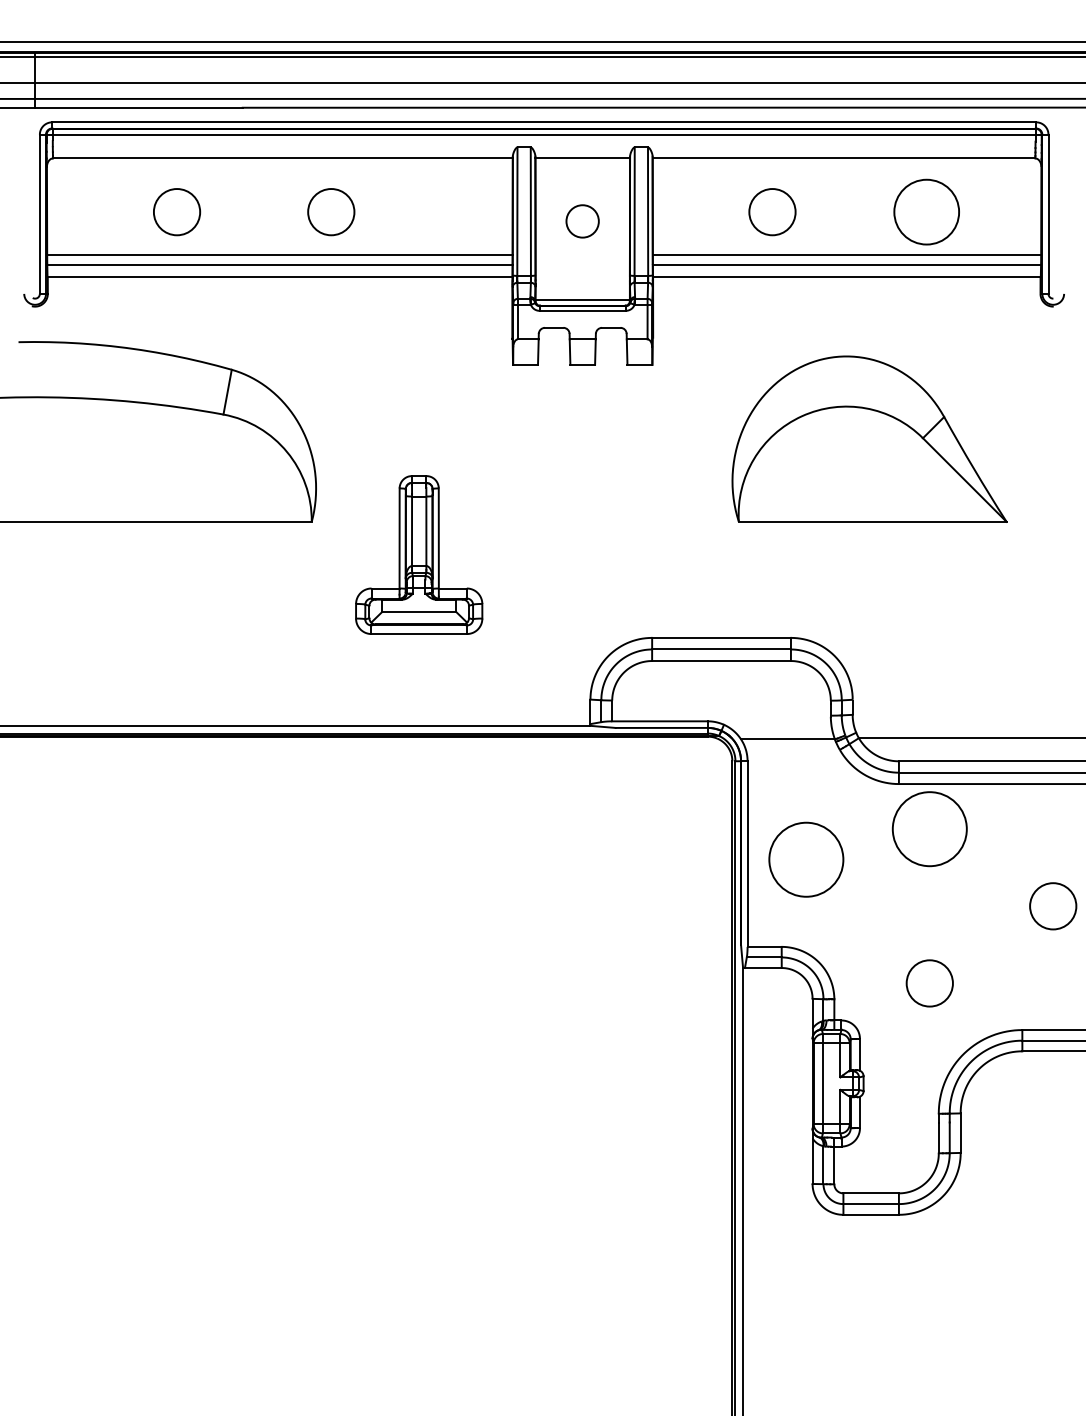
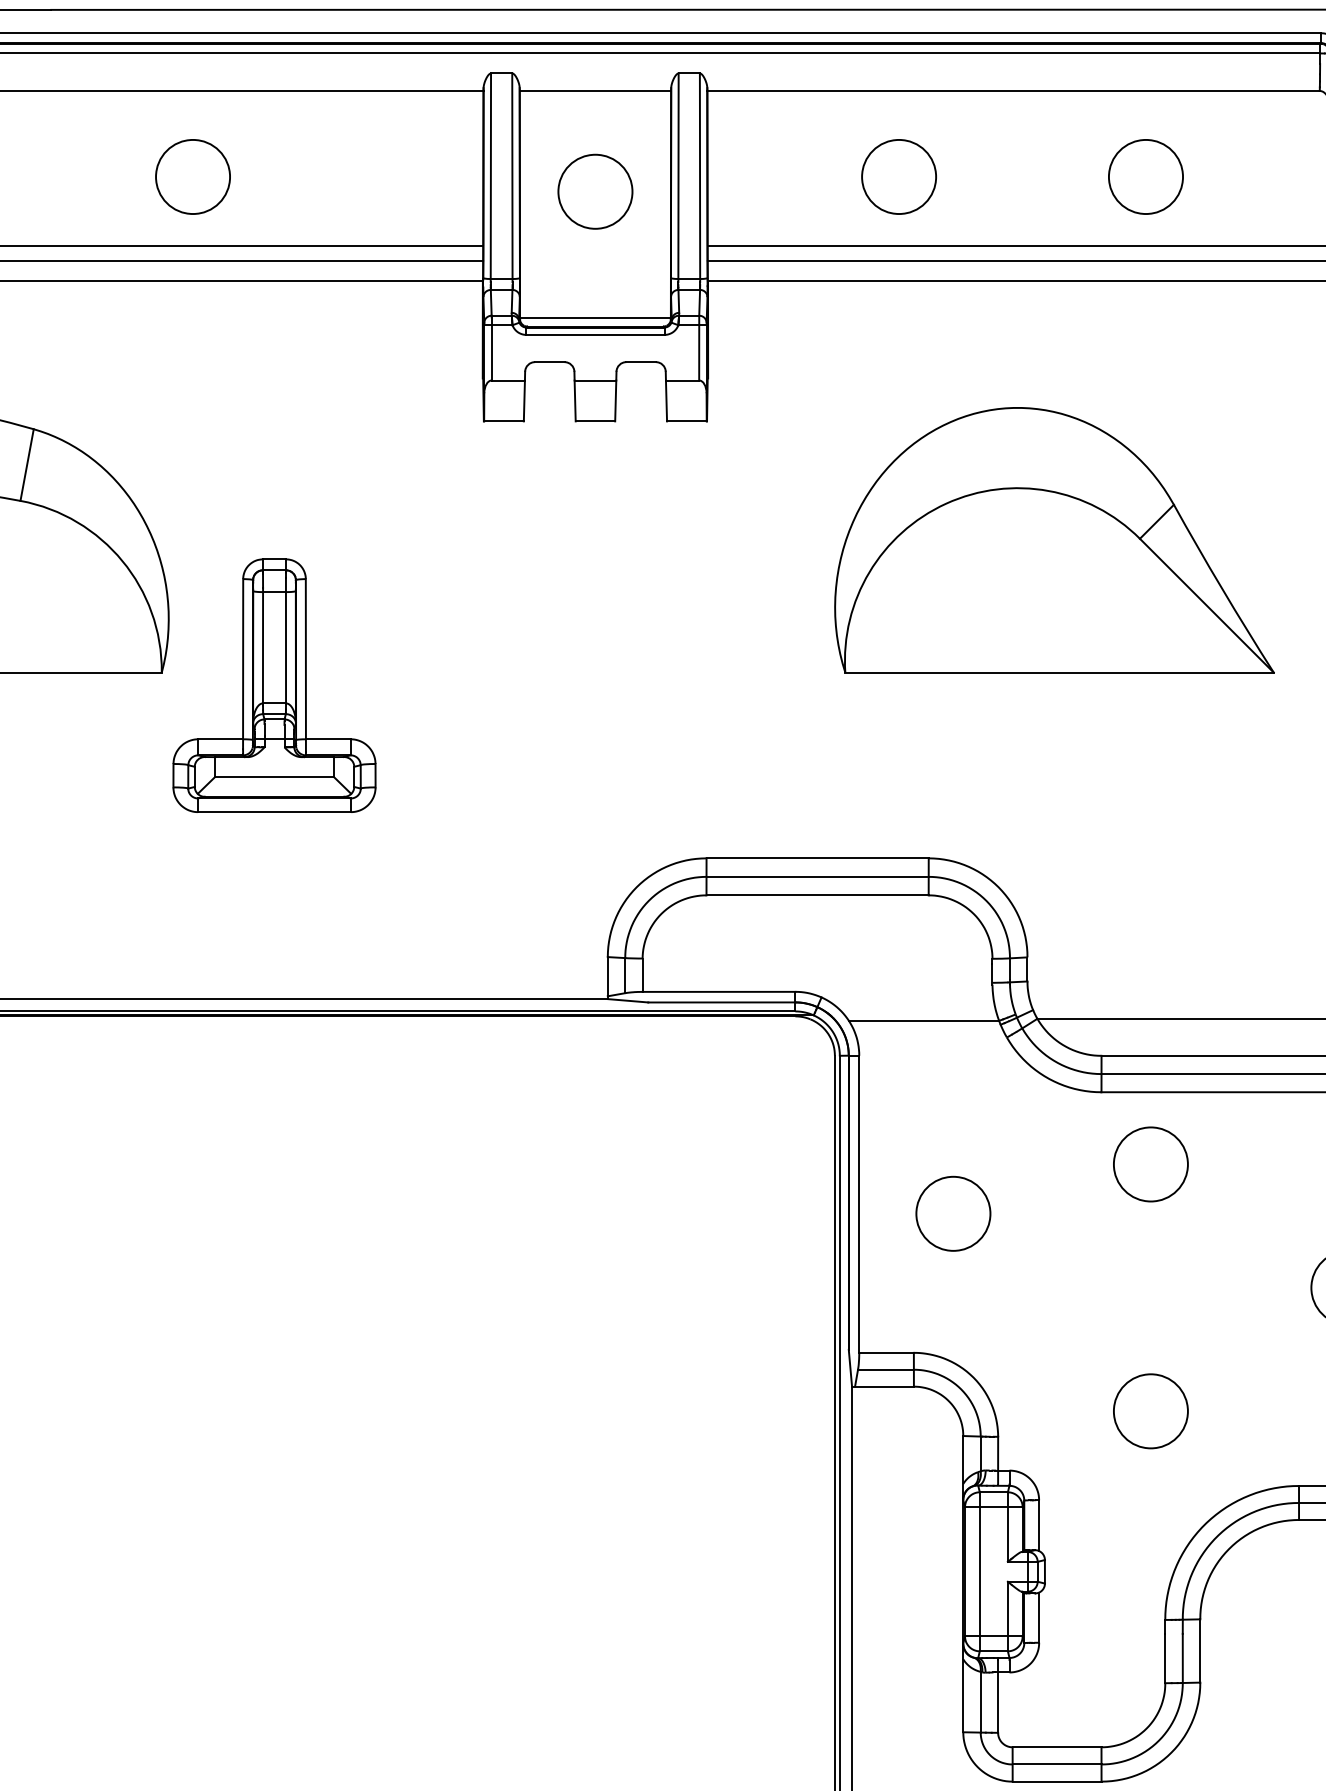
circle: (926, 212) -> (1145, 177), size x0.71
circle: (582, 221) -> (595, 191), size x1.43
part: (419, 554) -> (274, 684), moved
circle: (929, 829) -> (1150, 1164), size x0.62
circle: (806, 860) -> (953, 1214), size x0.62

